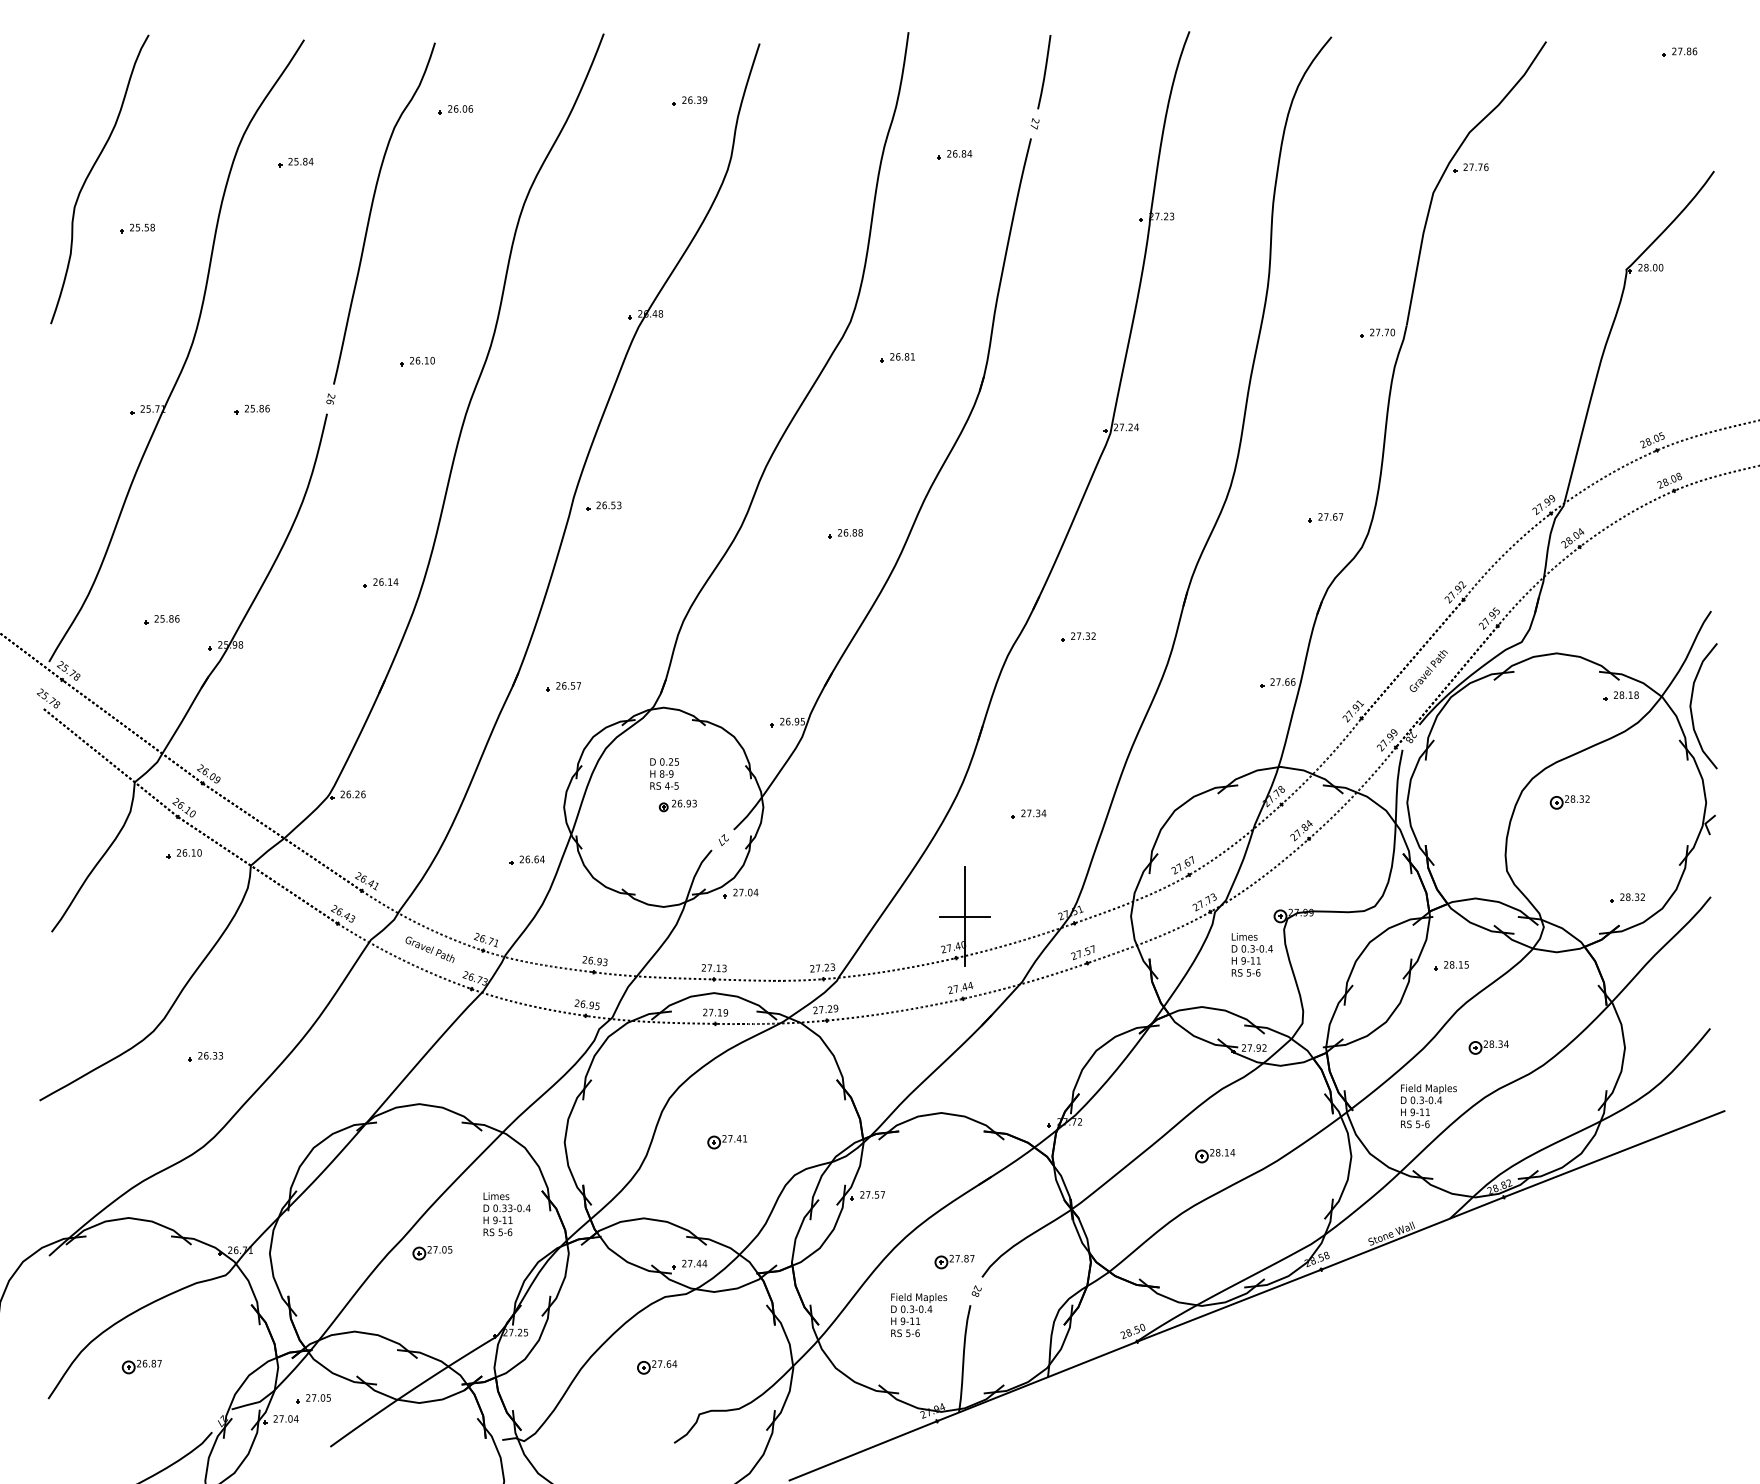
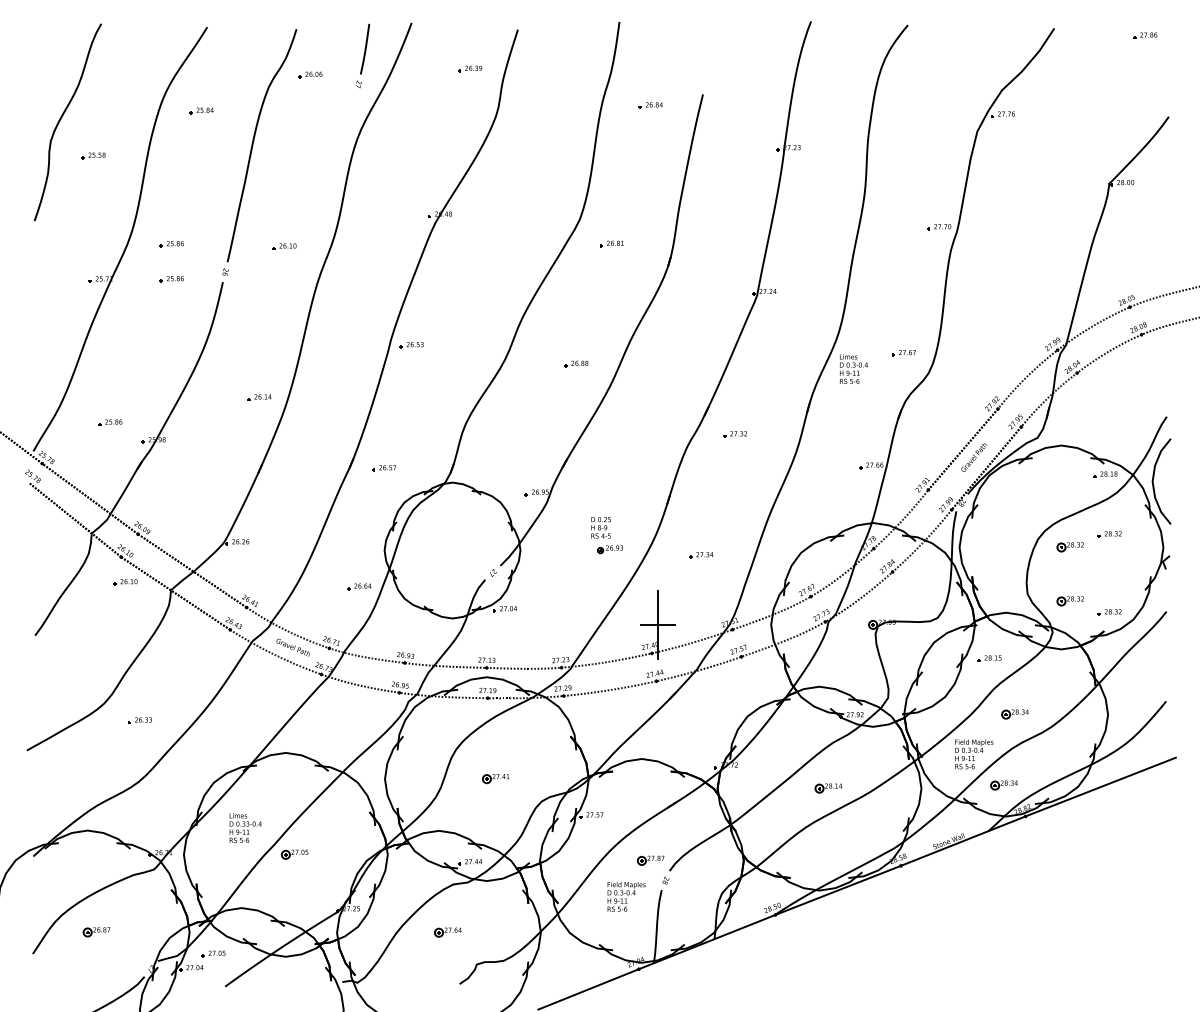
part: (1042, 81) -> (363, 55), moved
part: (251, 358) -> (171, 244), added
part: (1627, 783) -> (1109, 534), added
part: (672, 785) -> (606, 535), moved
part: (1568, 882) -> (1069, 601), added
text: (1251, 953) -> (853, 368), moved
part: (1471, 1151) -> (1003, 785), added
text: (506, 1213) -> (245, 827), moved

